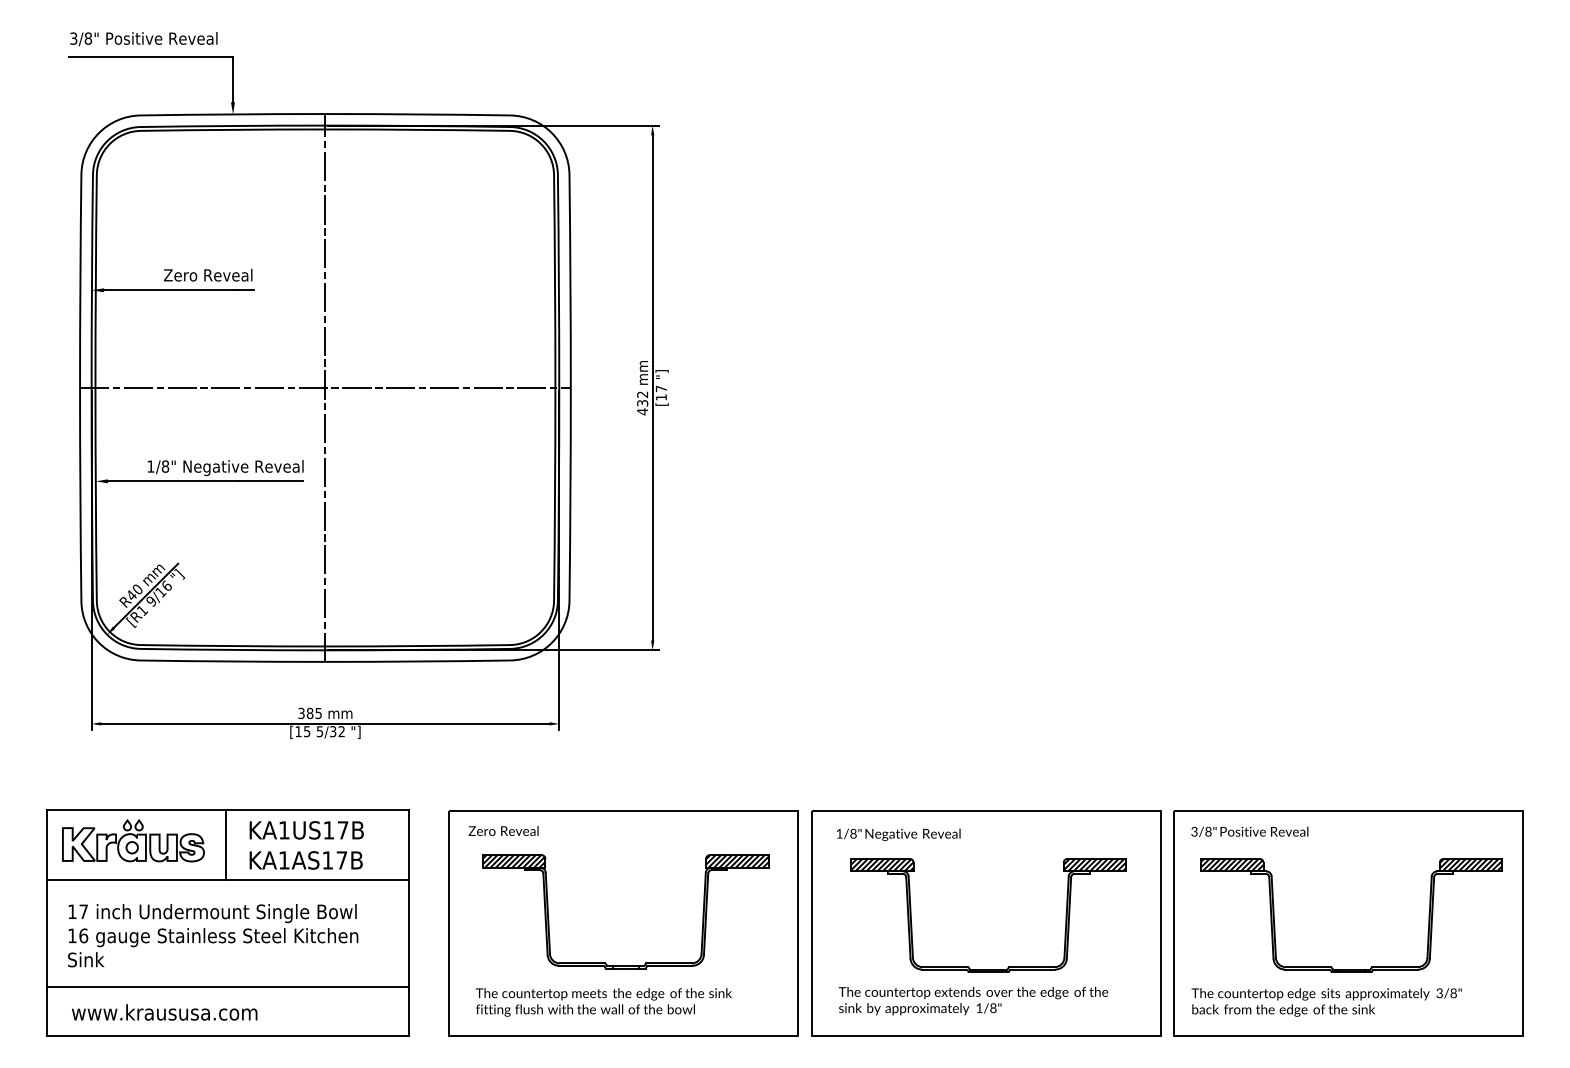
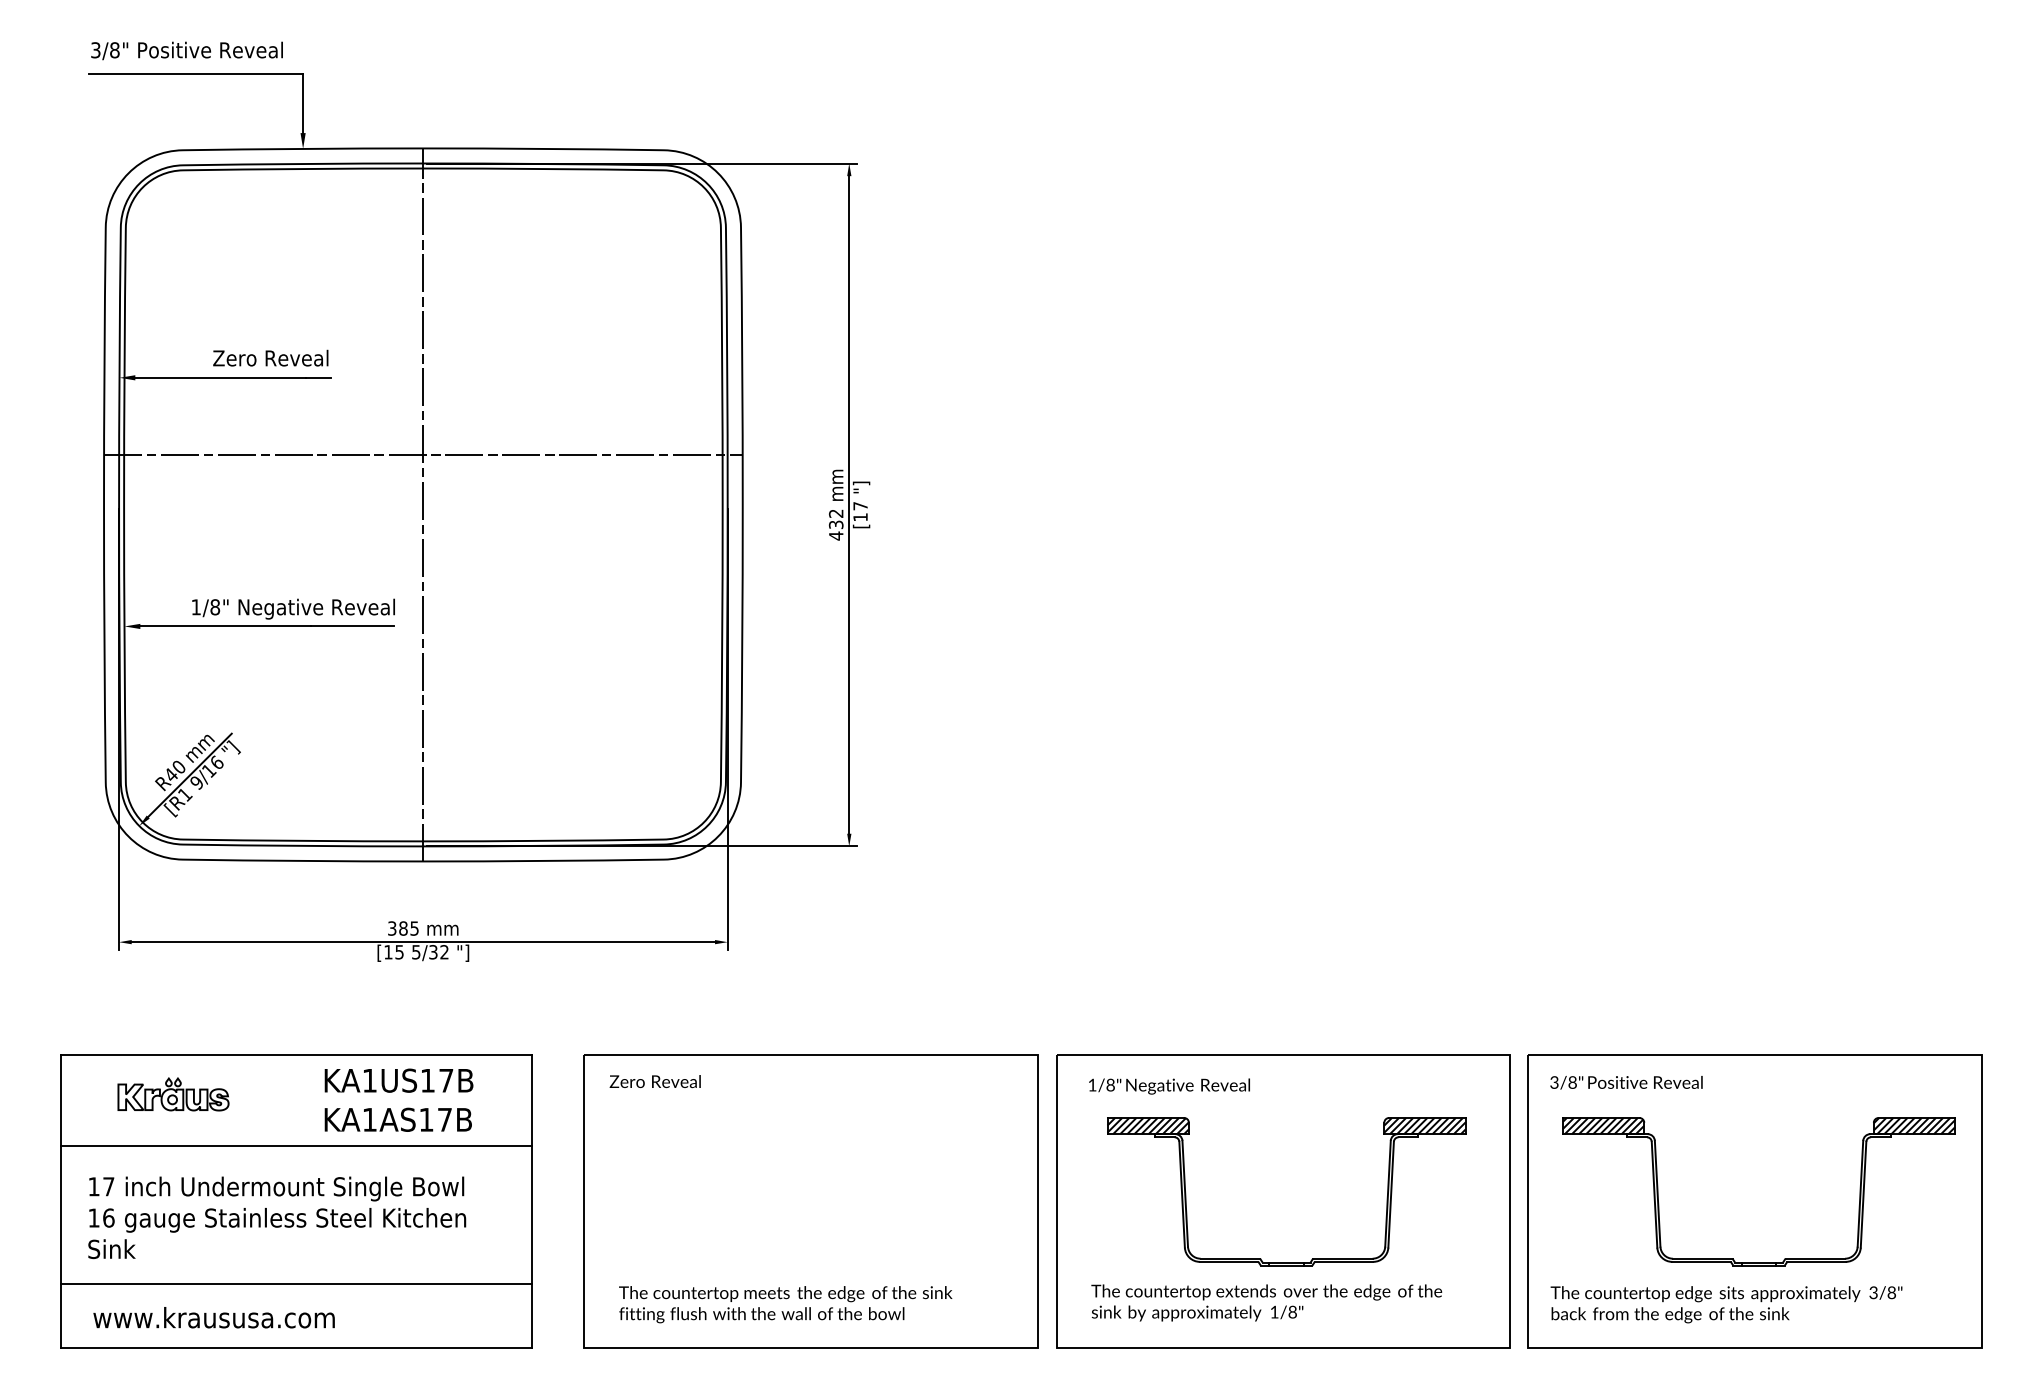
line: (325, 387) -> (423, 454), moved
part: (133, 840) -> (173, 1093), size x0.6
line: (226, 845) -> (294, 1100), removed
part: (625, 965) -> (813, 1256), removed

